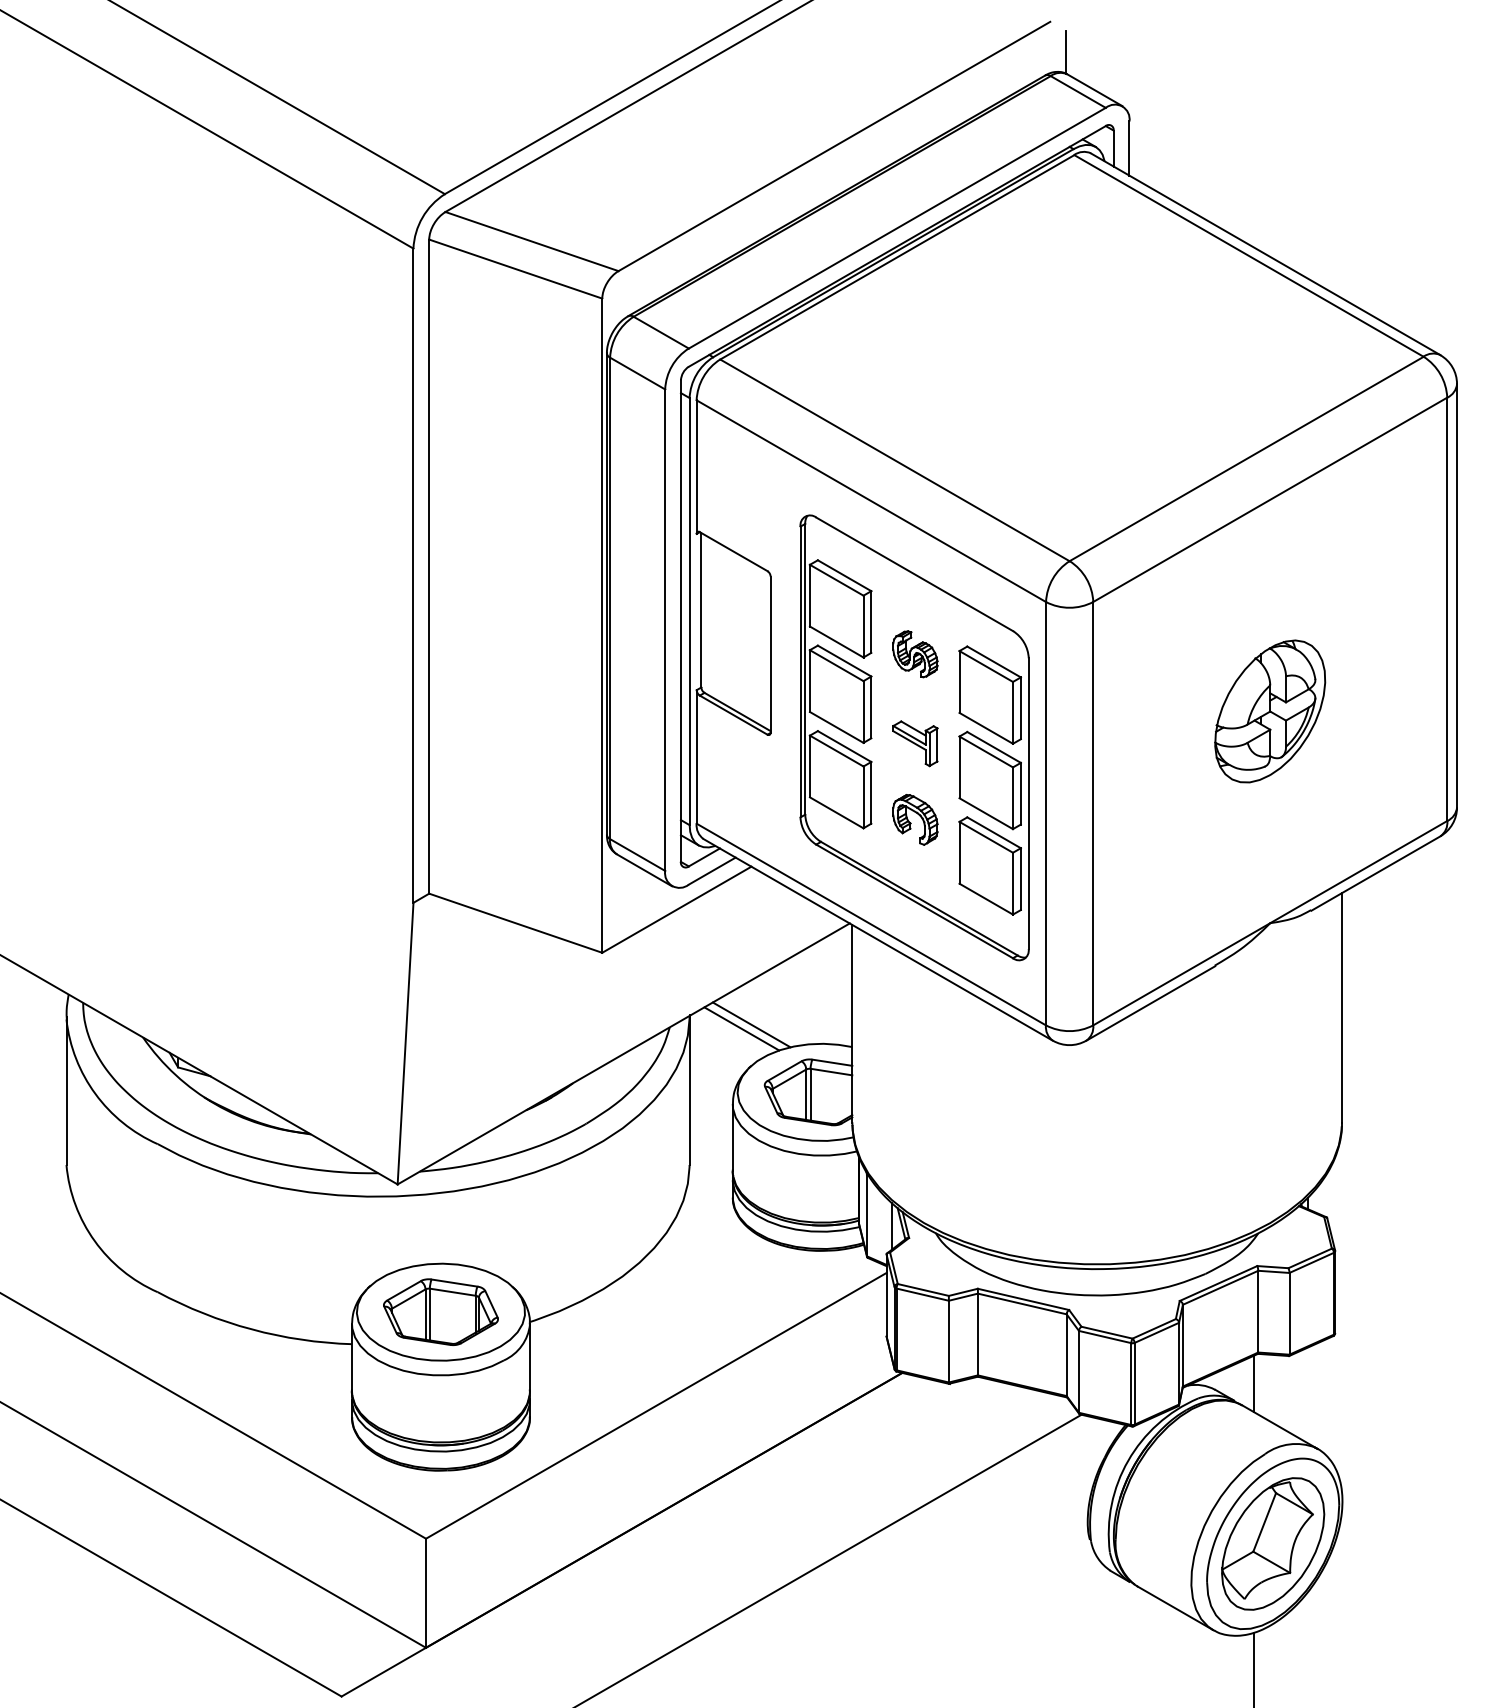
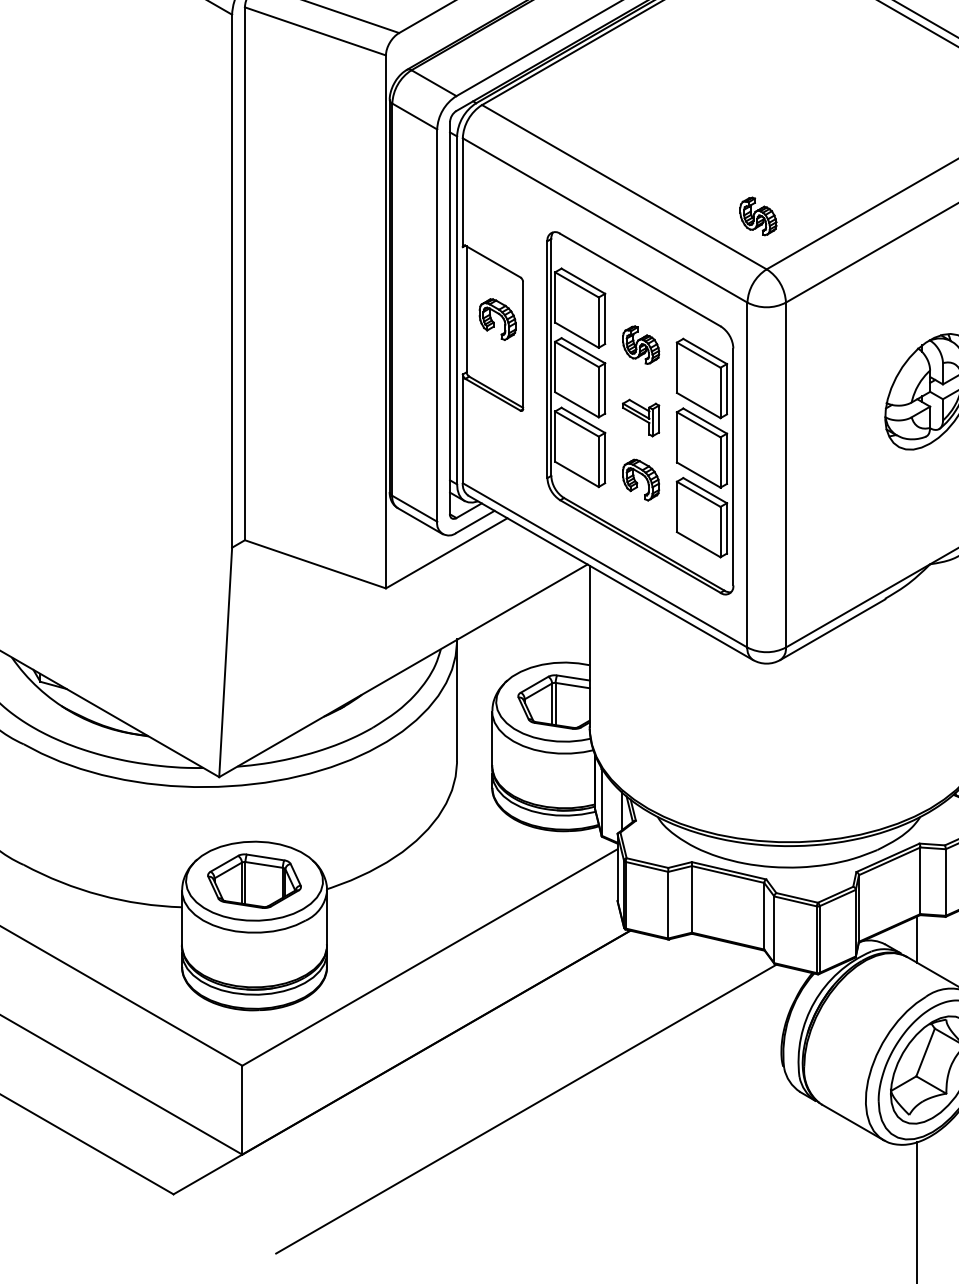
part: (1059, 496) -> (758, 216), added
part: (739, 622) -> (497, 319), added
line: (751, 1024) -> (507, 646), removed
line: (741, 1028) -> (499, 650), removed

